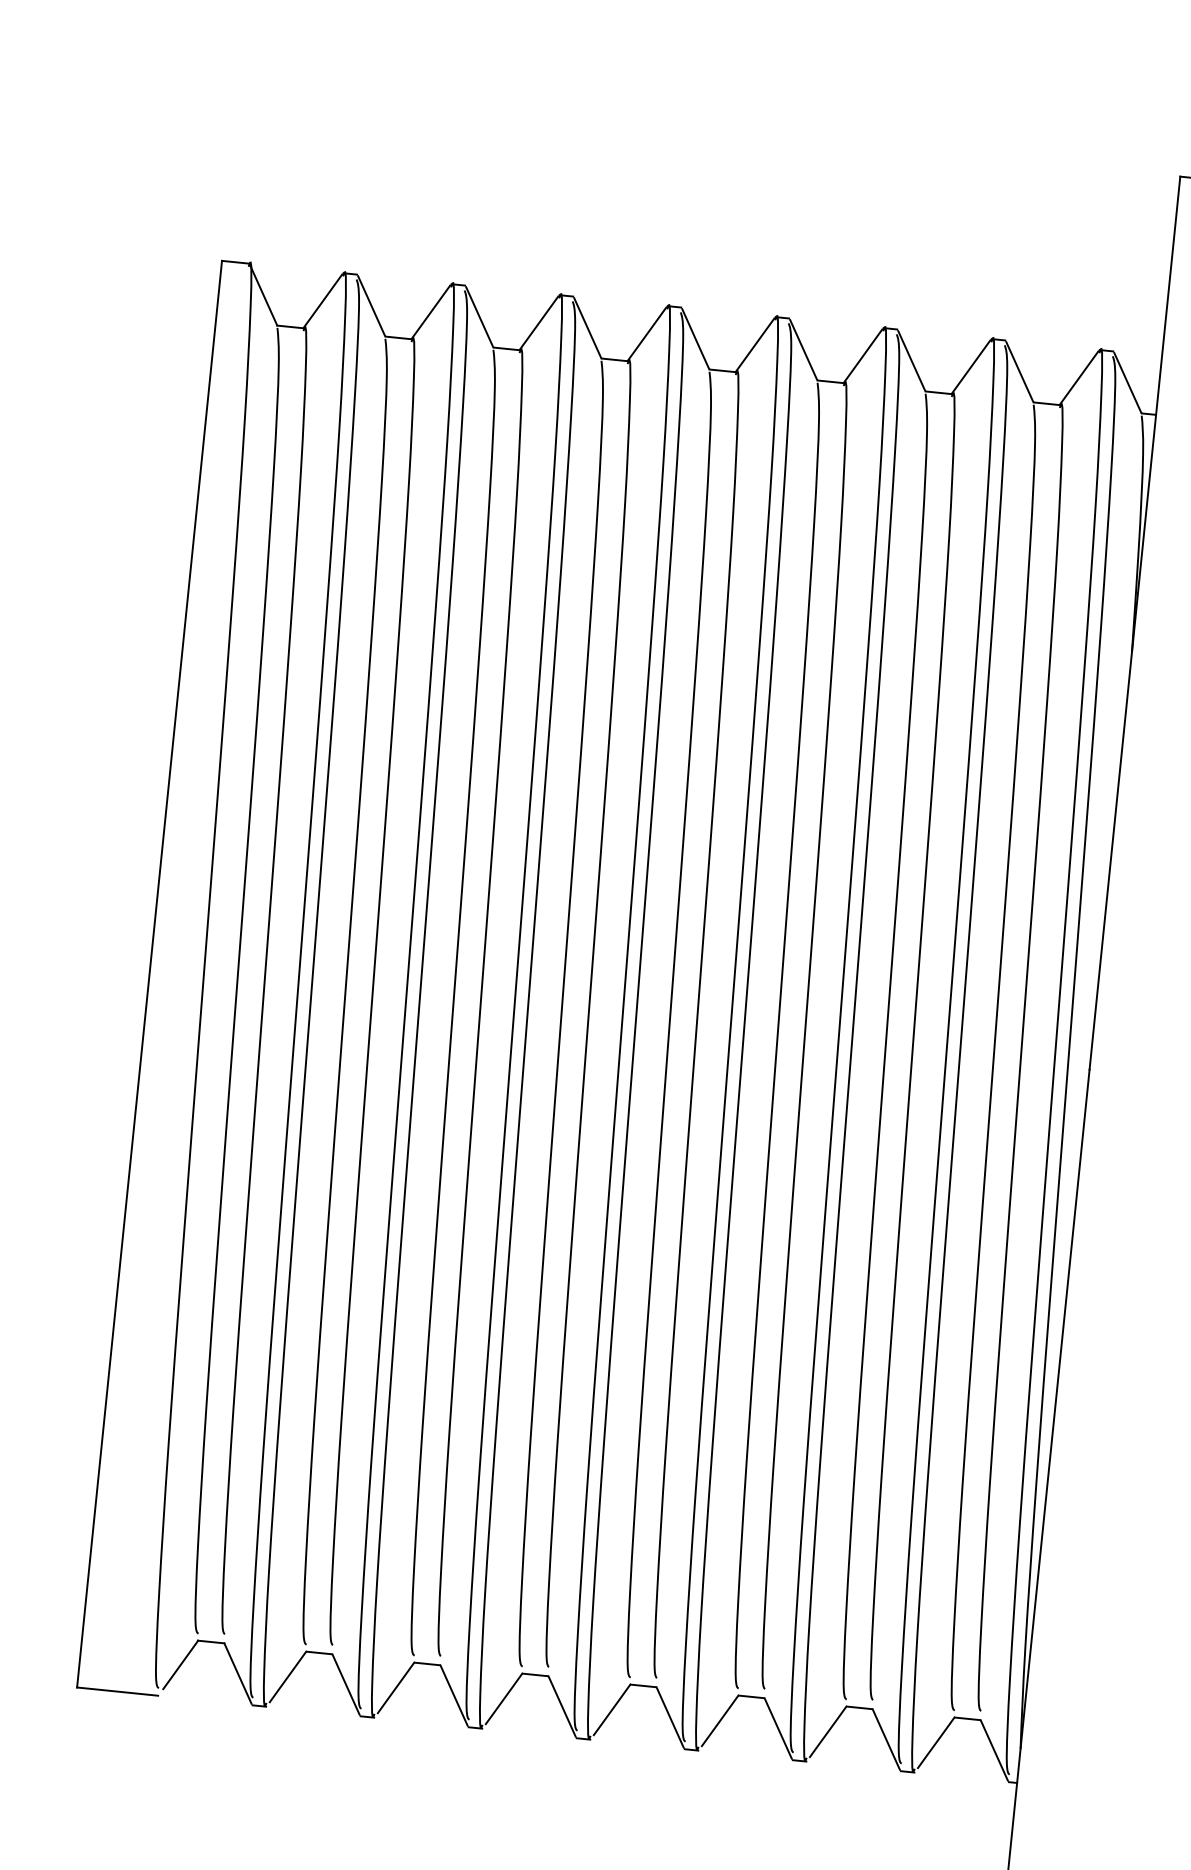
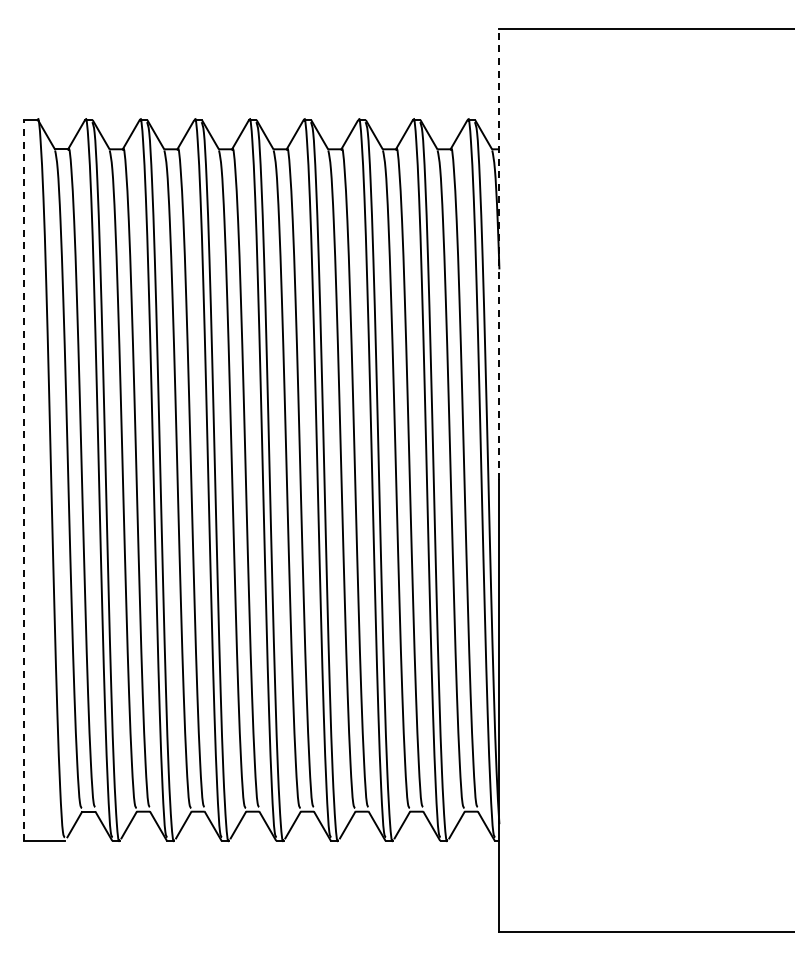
line: (1135, 622) -> (499, 254), solid -> dashed
line: (148, 974) -> (23, 480), solid -> dashed

